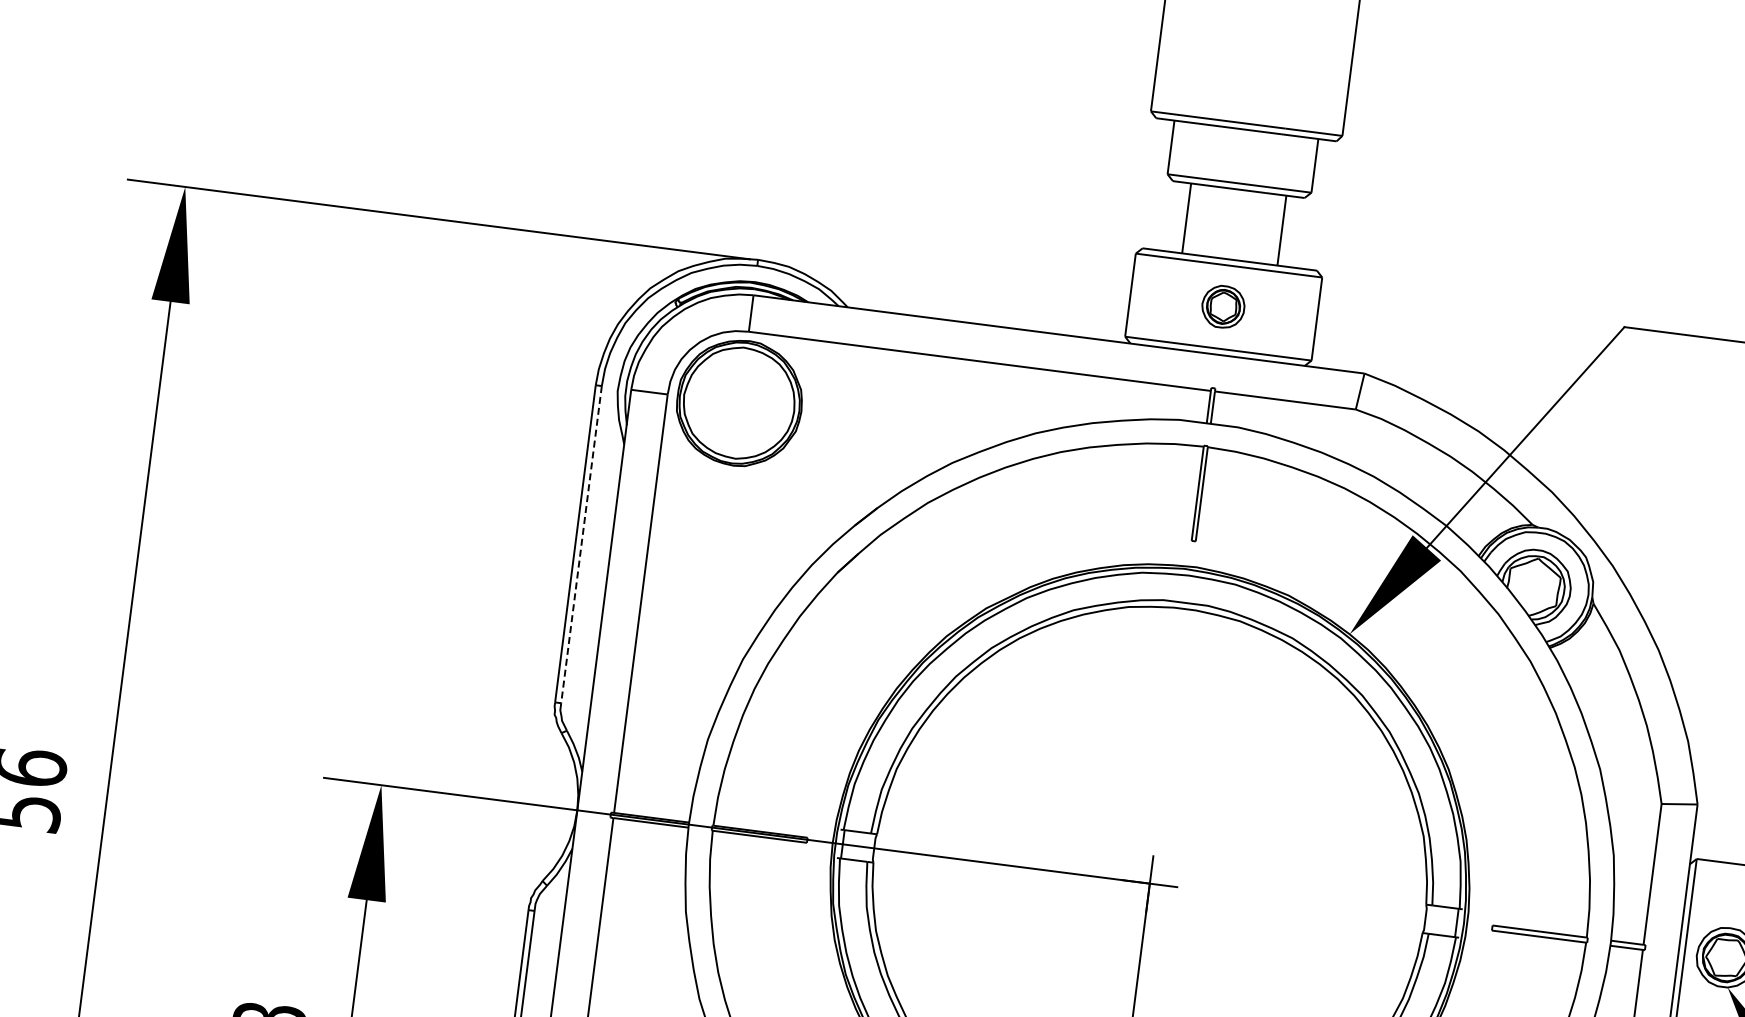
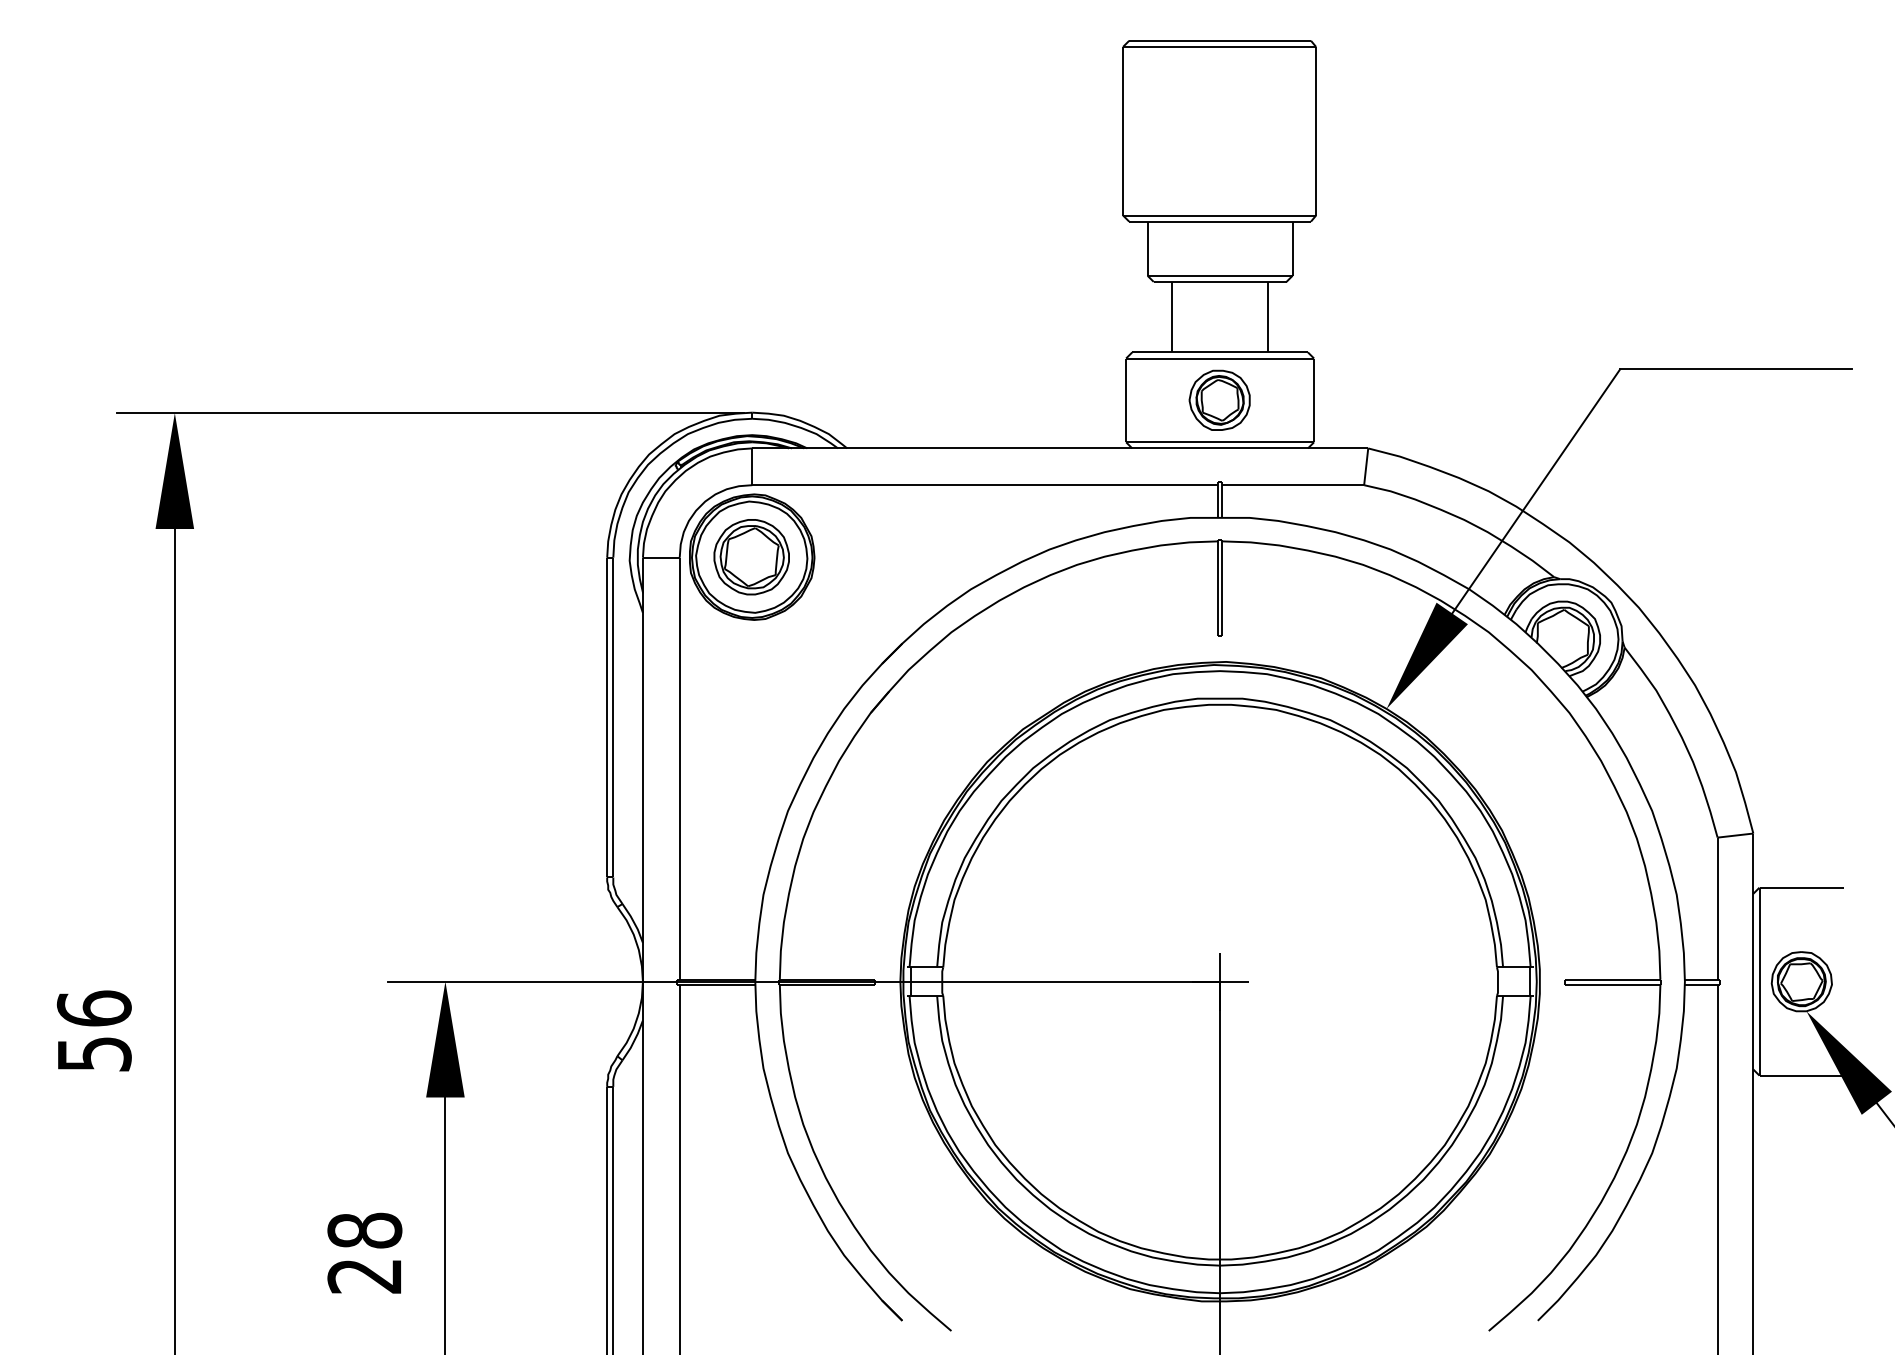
part: (1223, 306) -> (1219, 399), size x1.43
part: (738, 403) -> (751, 557), added
line: (581, 544) -> (613, 717), dashed -> solid

